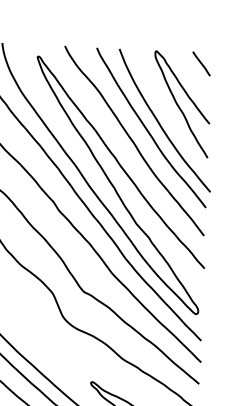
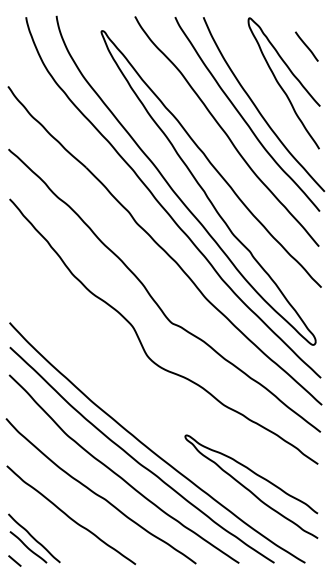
line: (201, 63) -> (306, 46), moved

